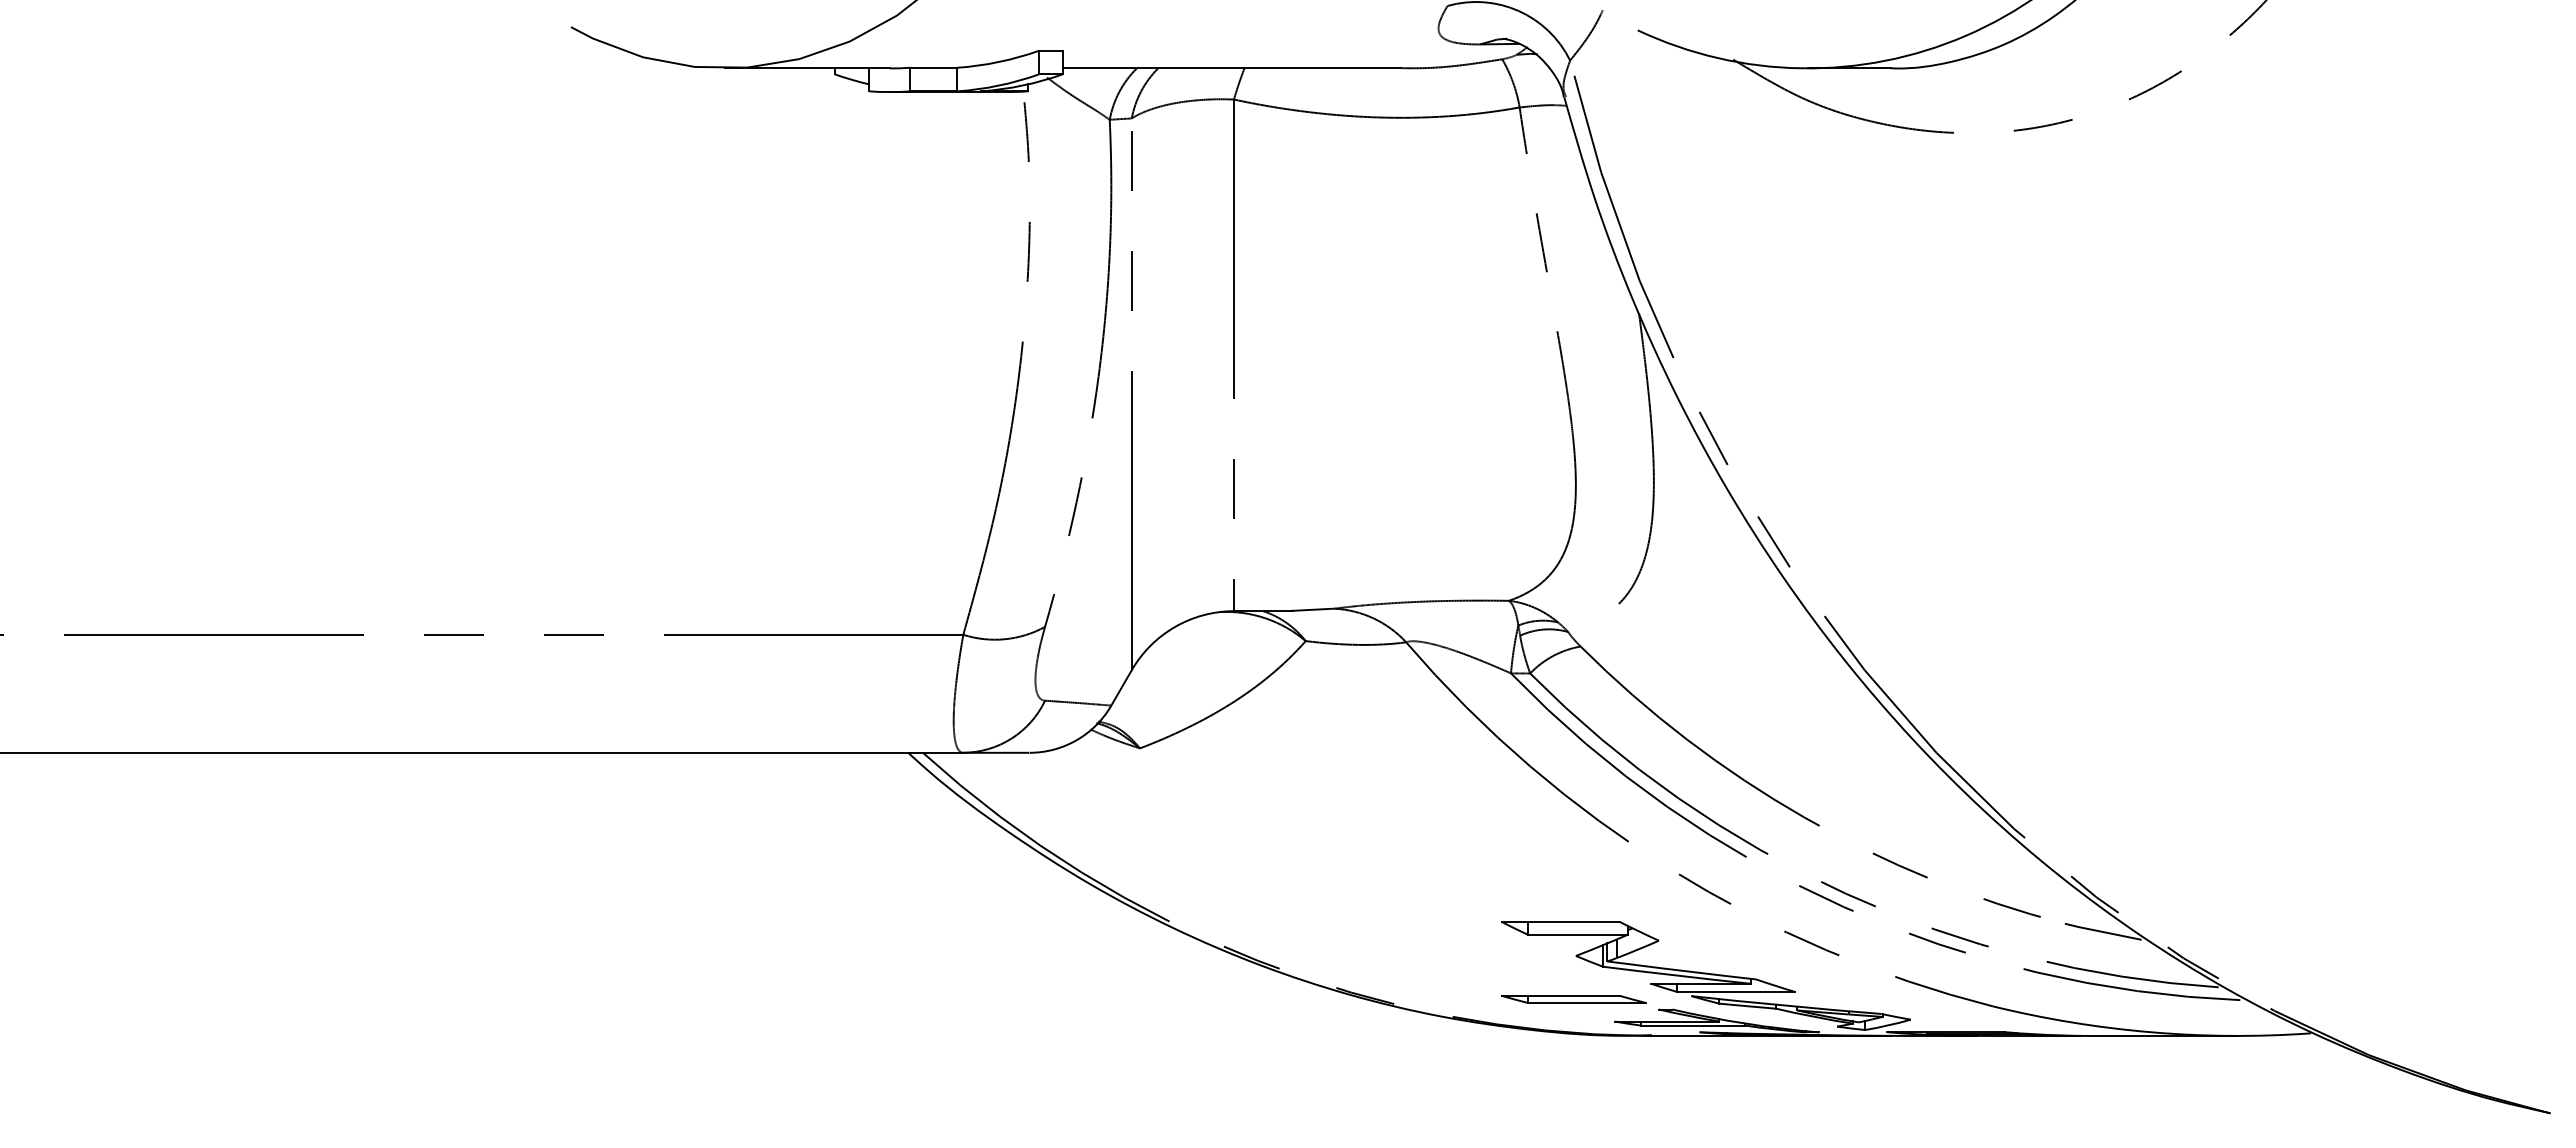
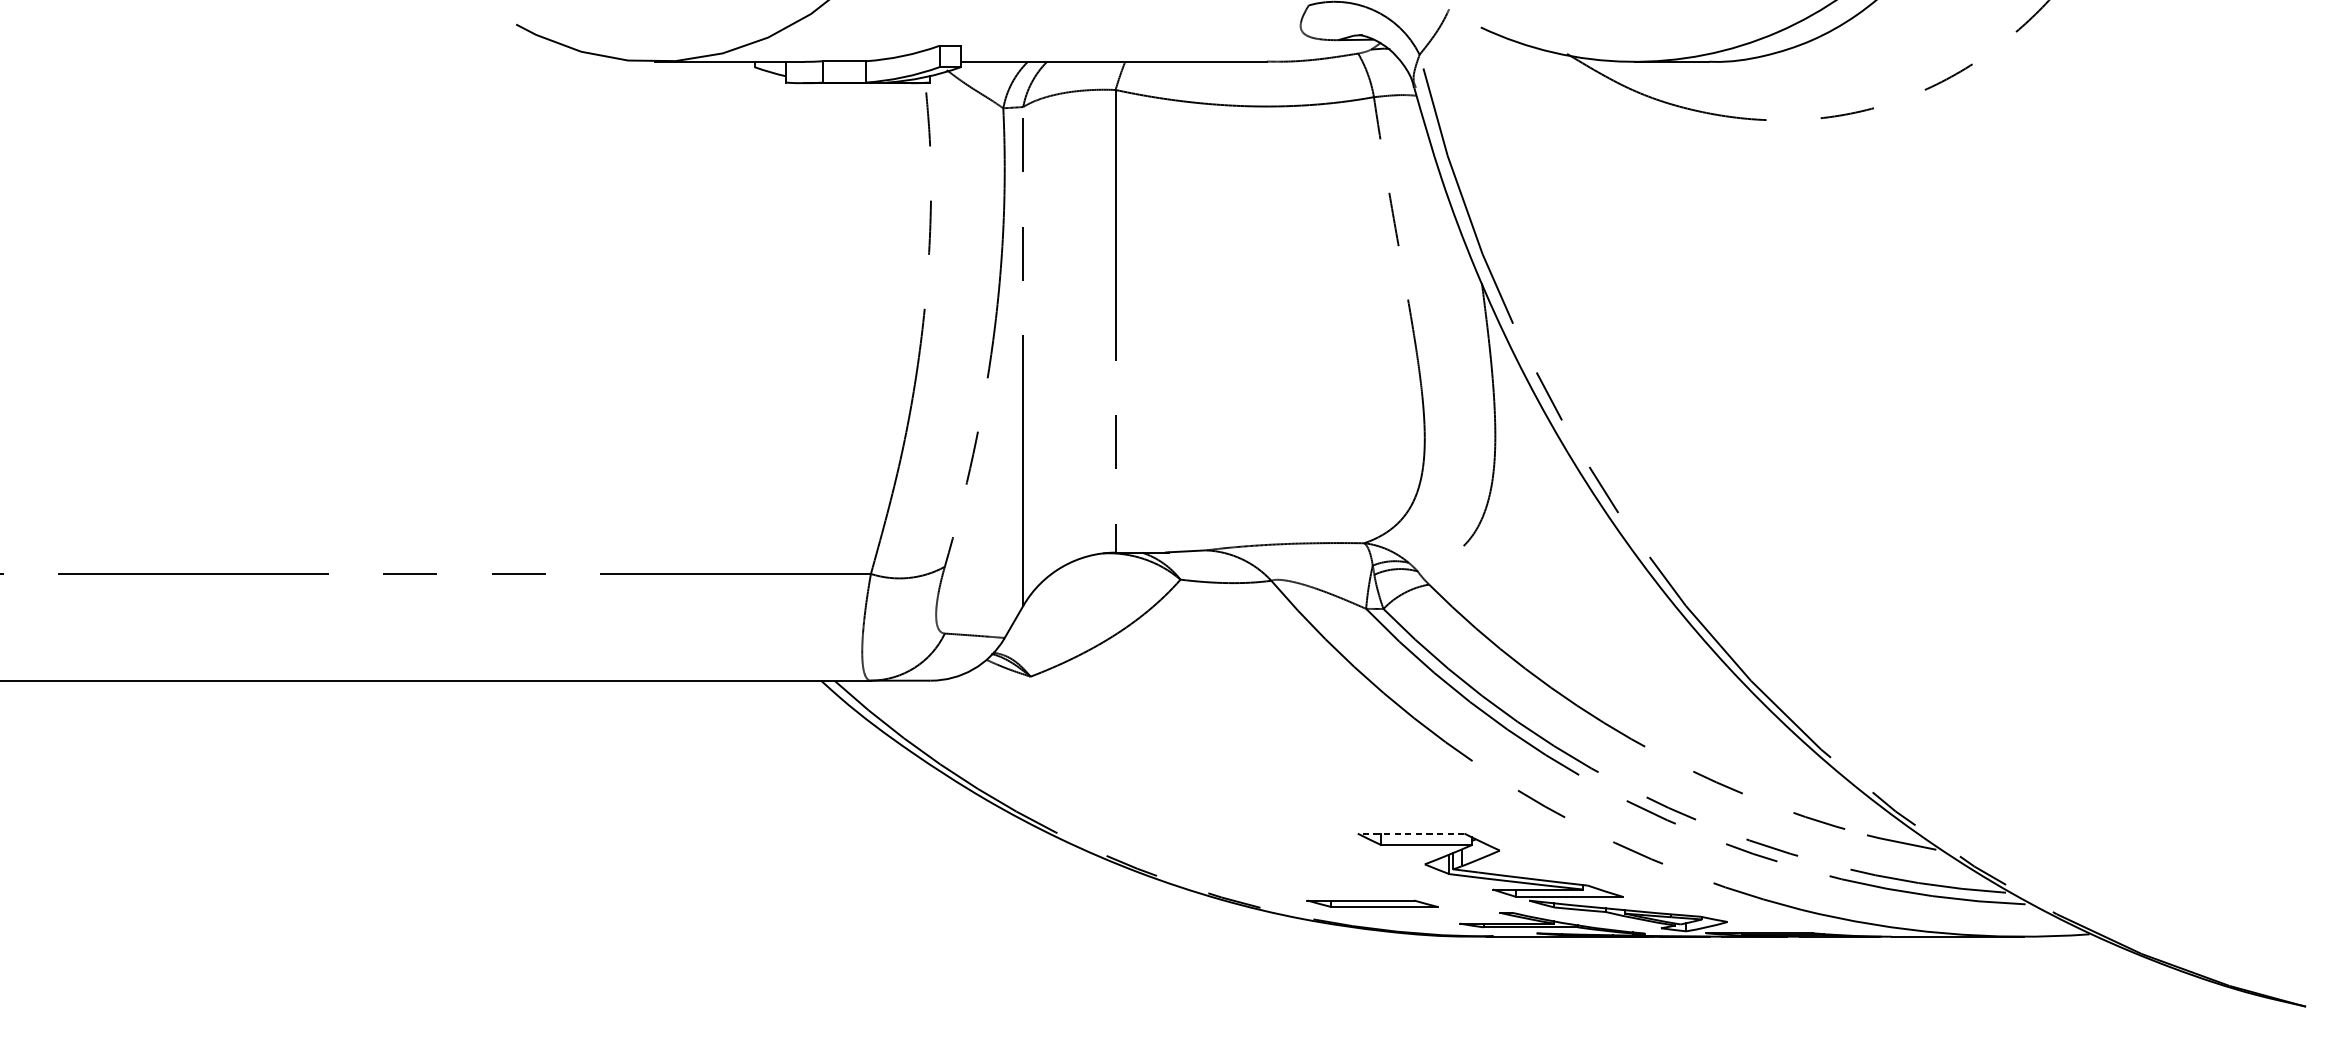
line: (1560, 922) -> (1410, 834), solid -> dashed
part: (1573, 999) -> (1372, 903), moved

